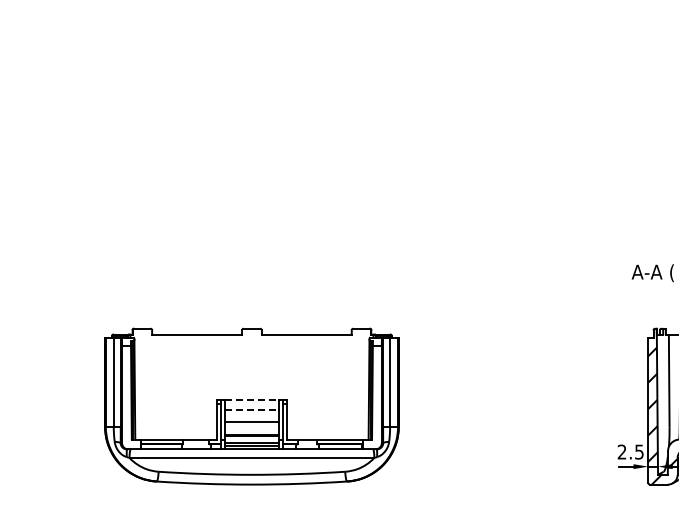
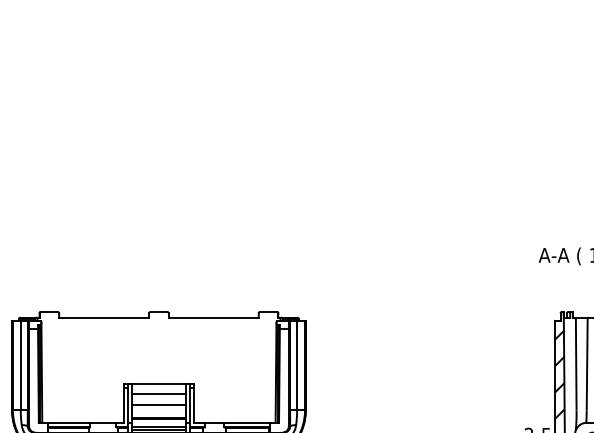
line: (252, 400) -> (159, 383), dashed -> solid
line: (252, 410) -> (159, 393), dashed -> solid

